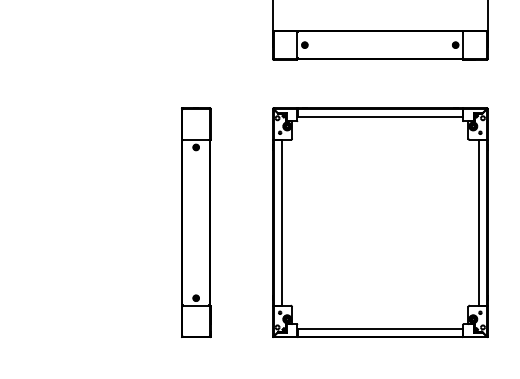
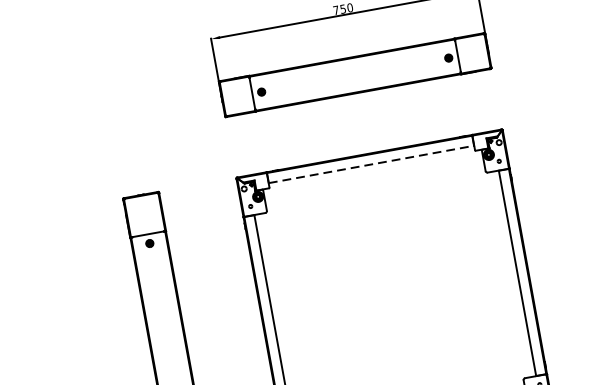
line: (380, 117) -> (371, 164), solid -> dashed

